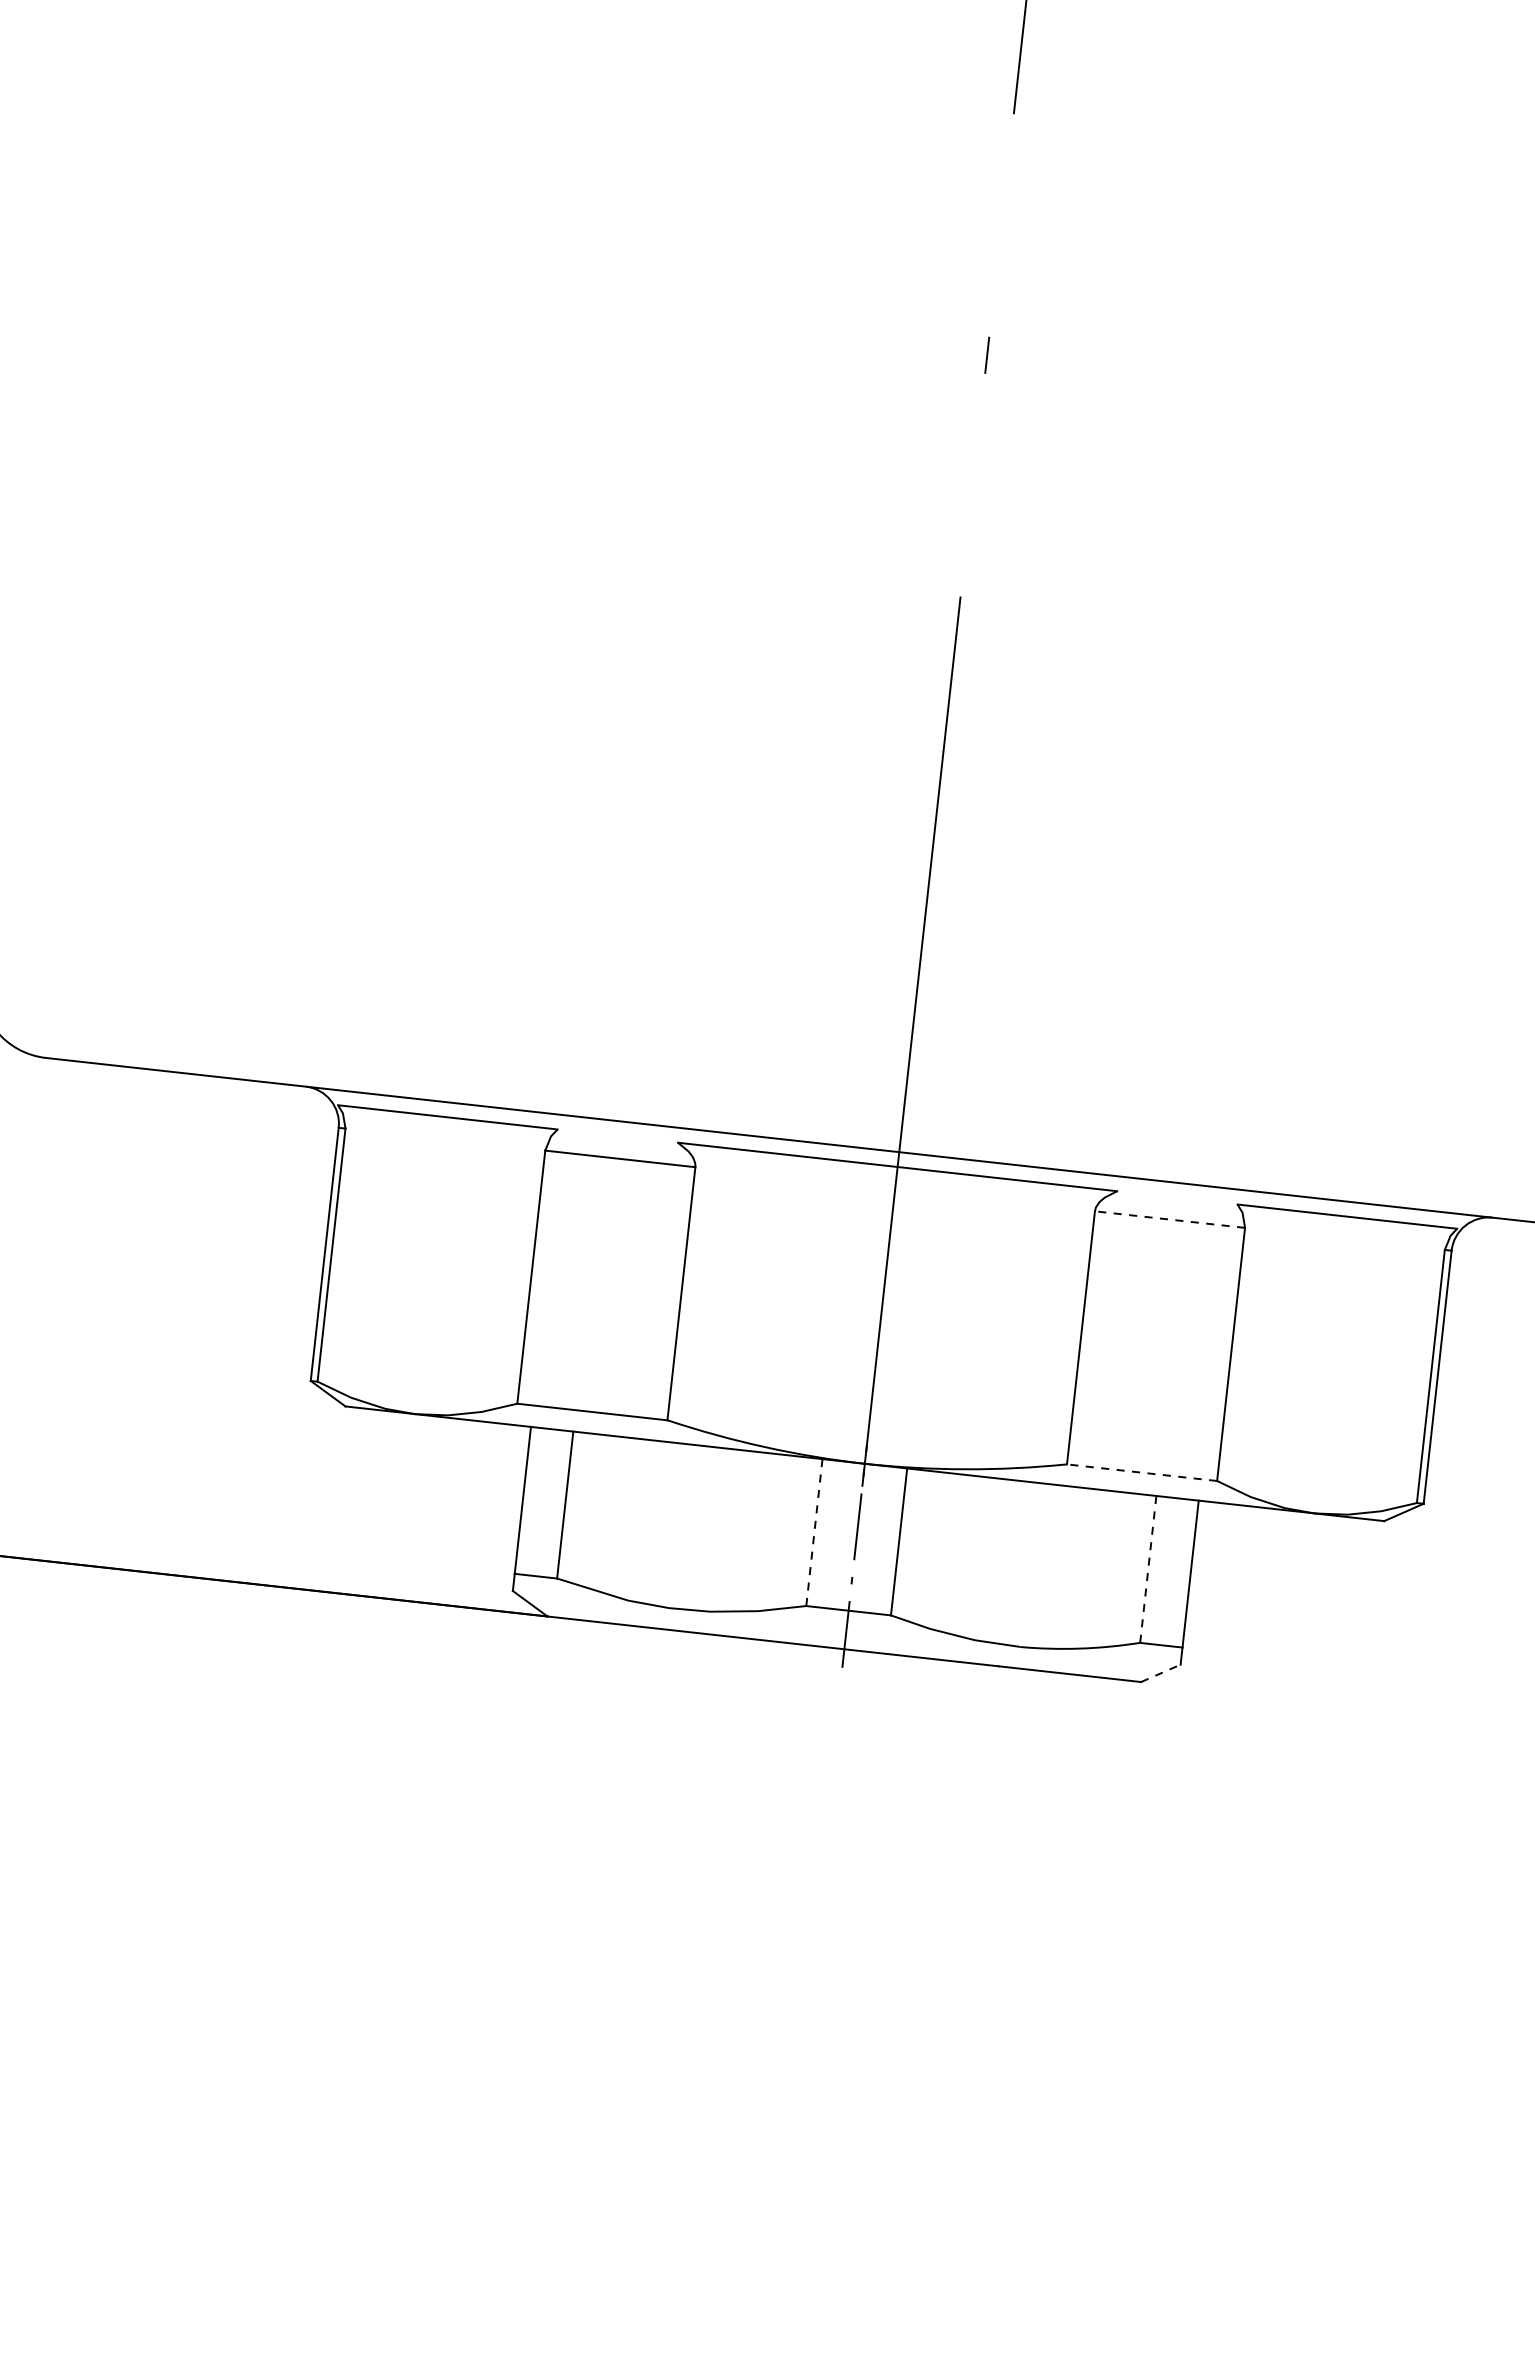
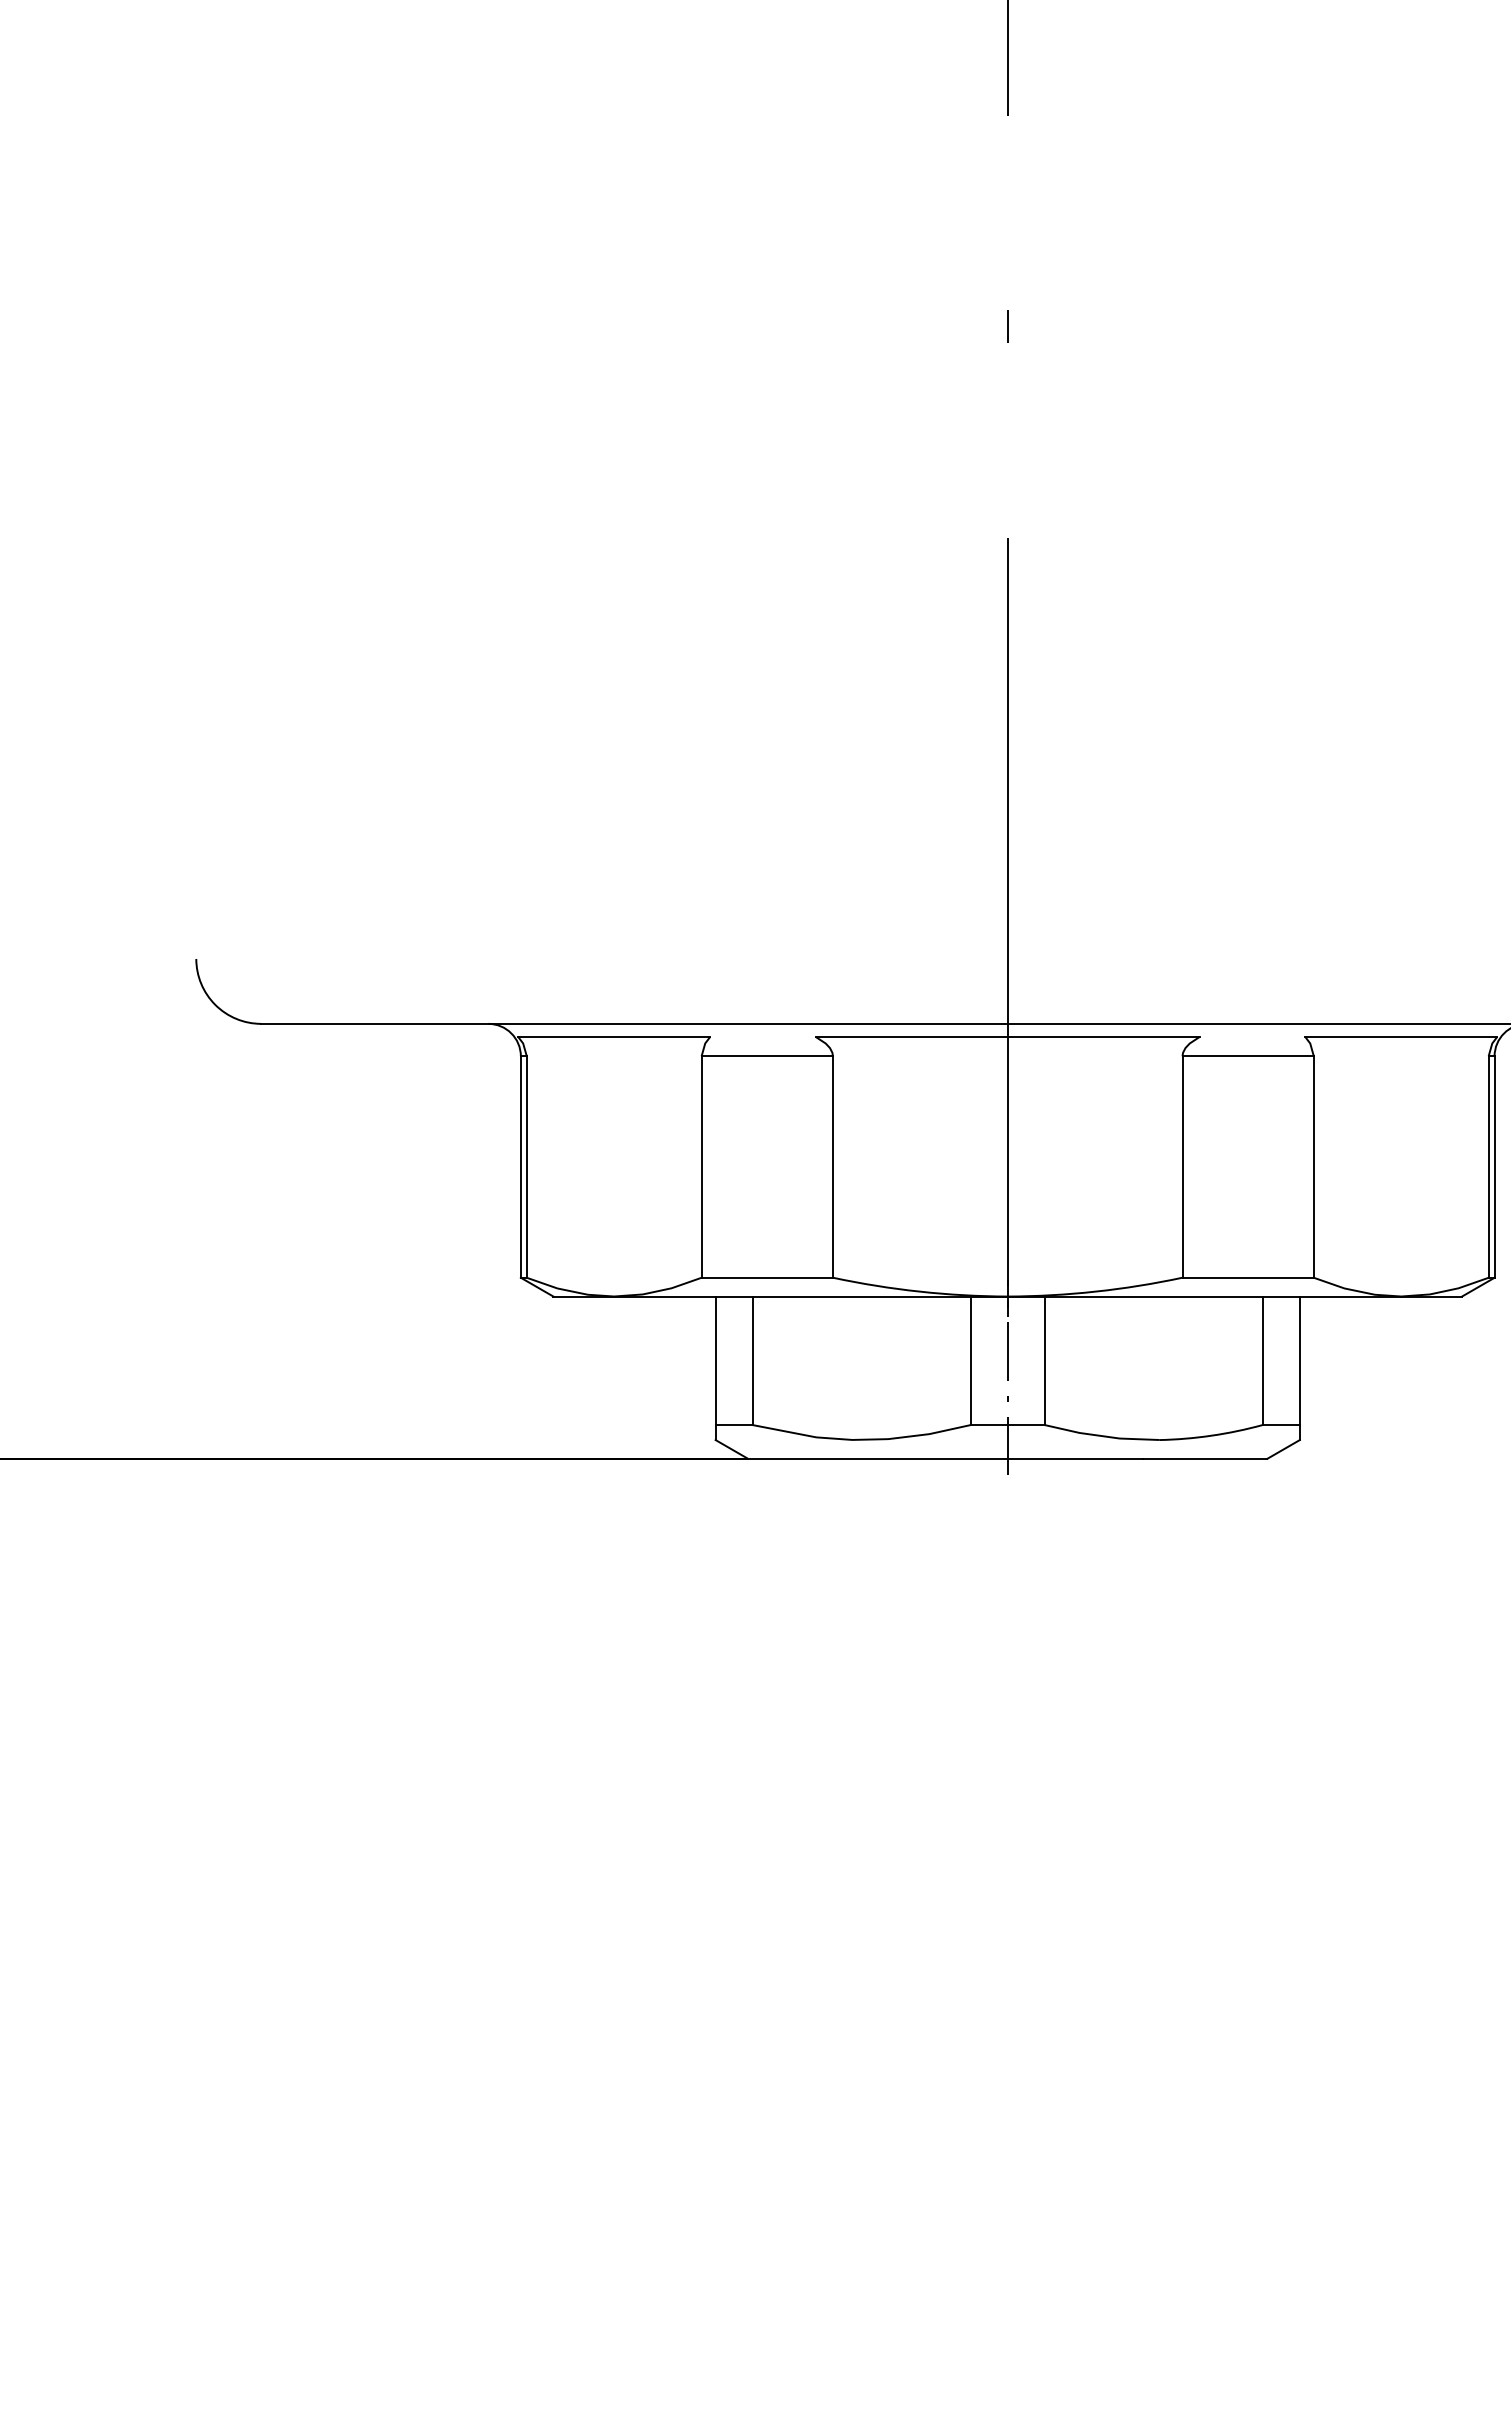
line: (1170, 1219) -> (1248, 1056), dashed -> solid
line: (1142, 1472) -> (1248, 1277), dashed -> solid
line: (814, 1533) -> (970, 1361), dashed -> solid
line: (1147, 1570) -> (1262, 1361), dashed -> solid
line: (1160, 1673) -> (1283, 1449), dashed -> solid

